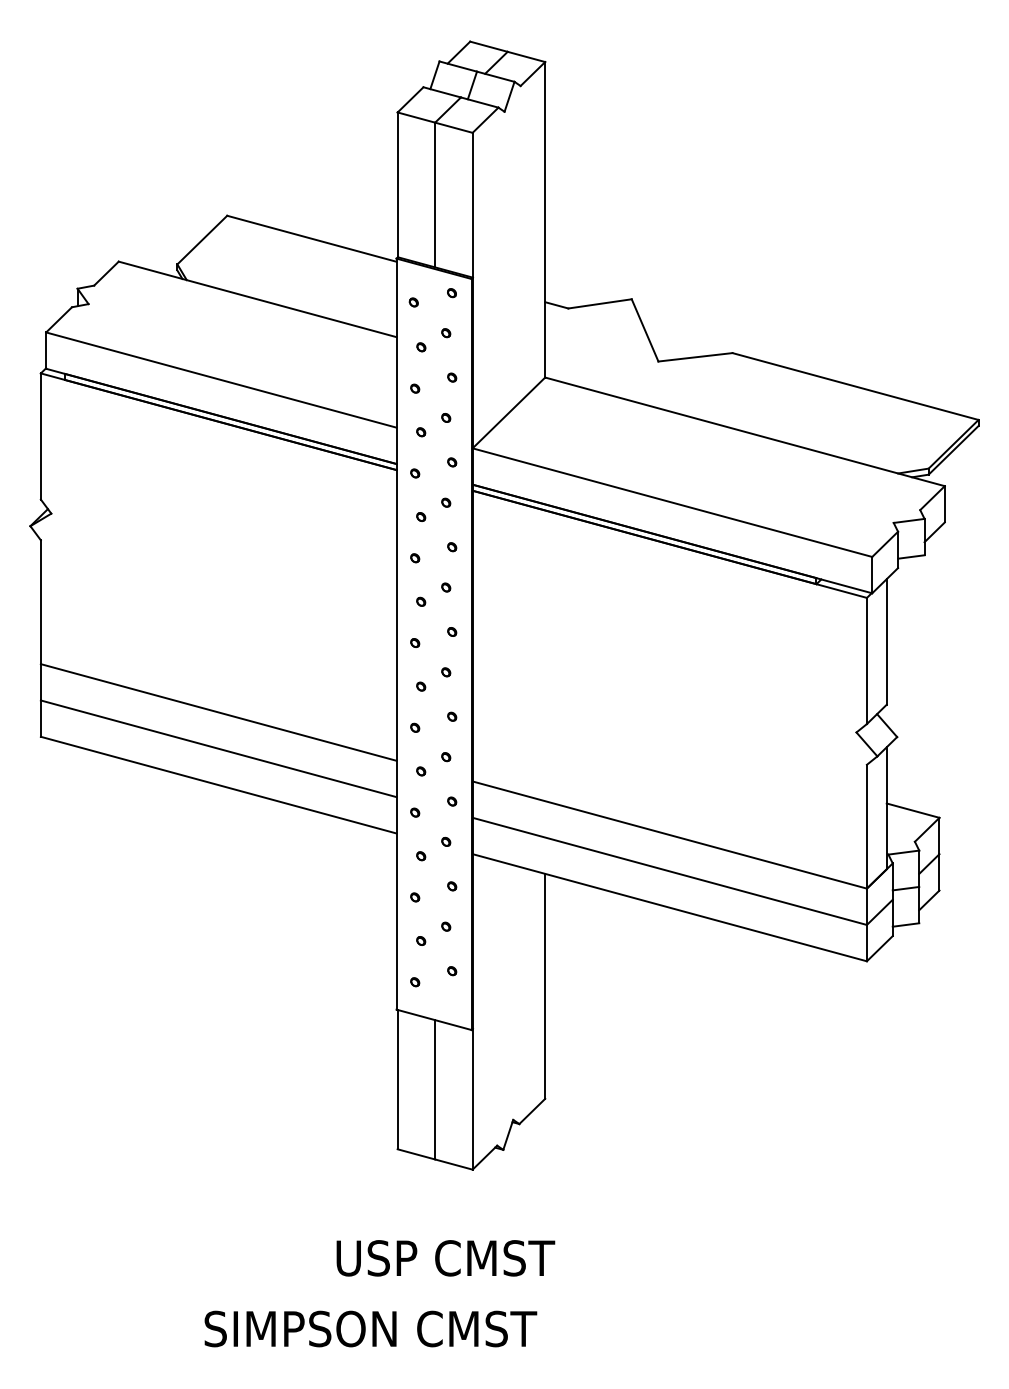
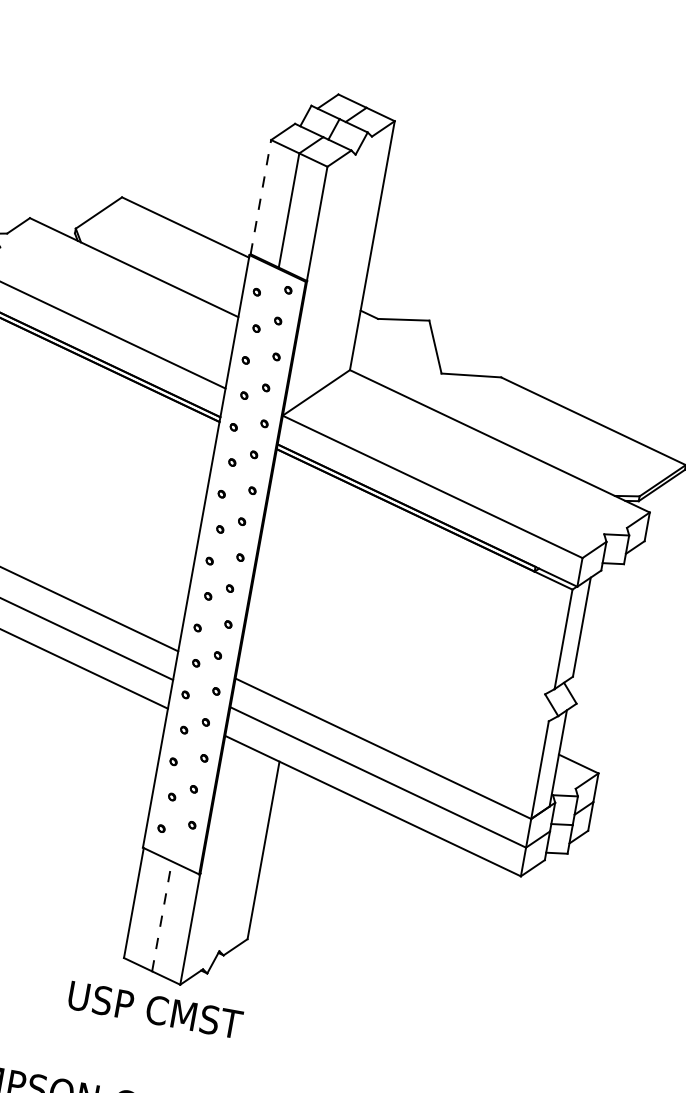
line: (397, 184) -> (260, 196), solid -> dashed
line: (435, 1089) -> (162, 916), solid -> dashed
text: (445, 1258) -> (155, 1010), moved

